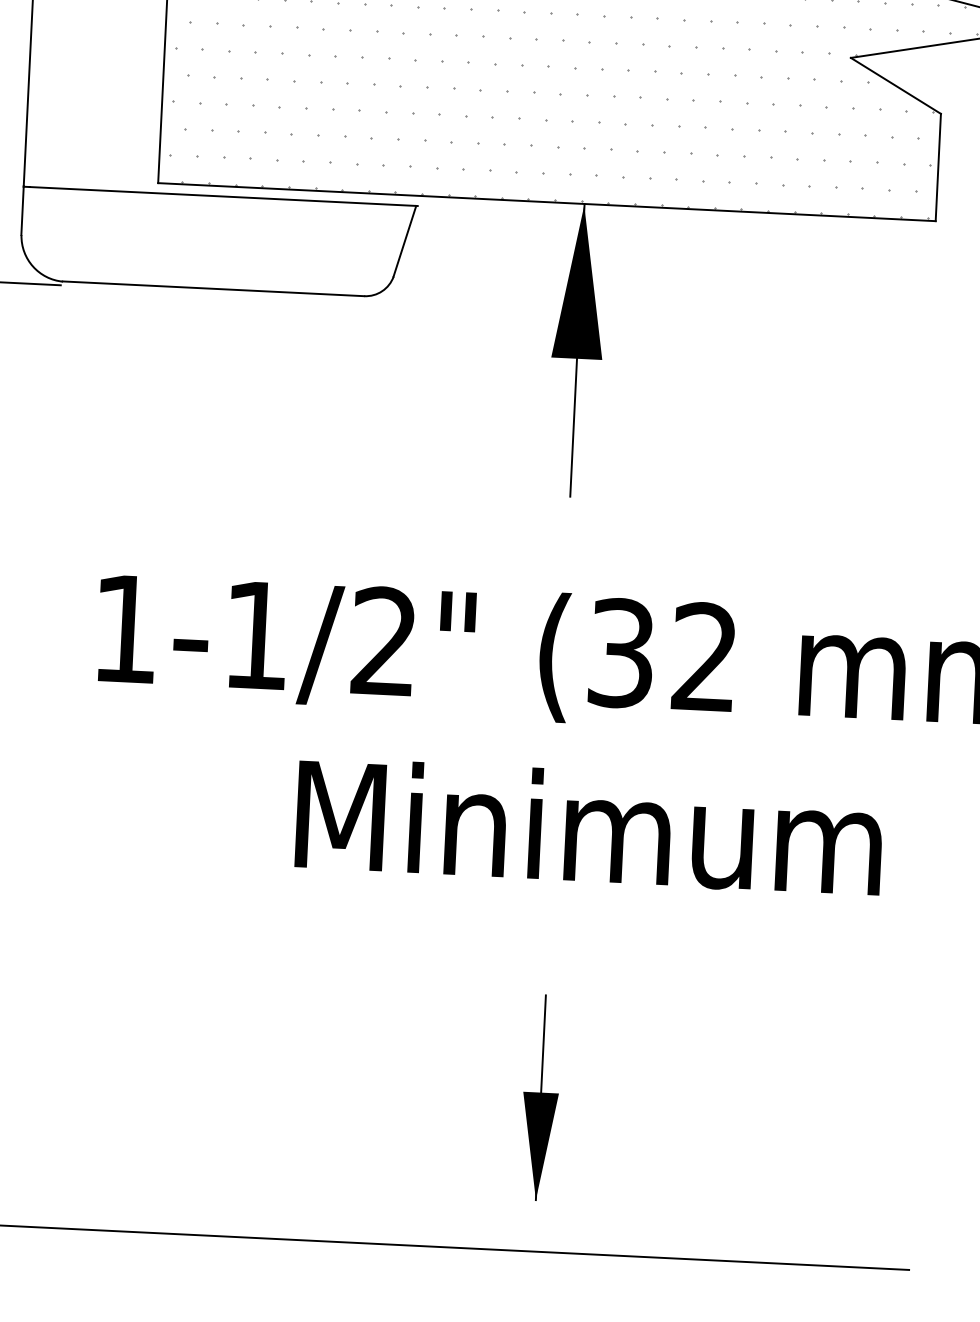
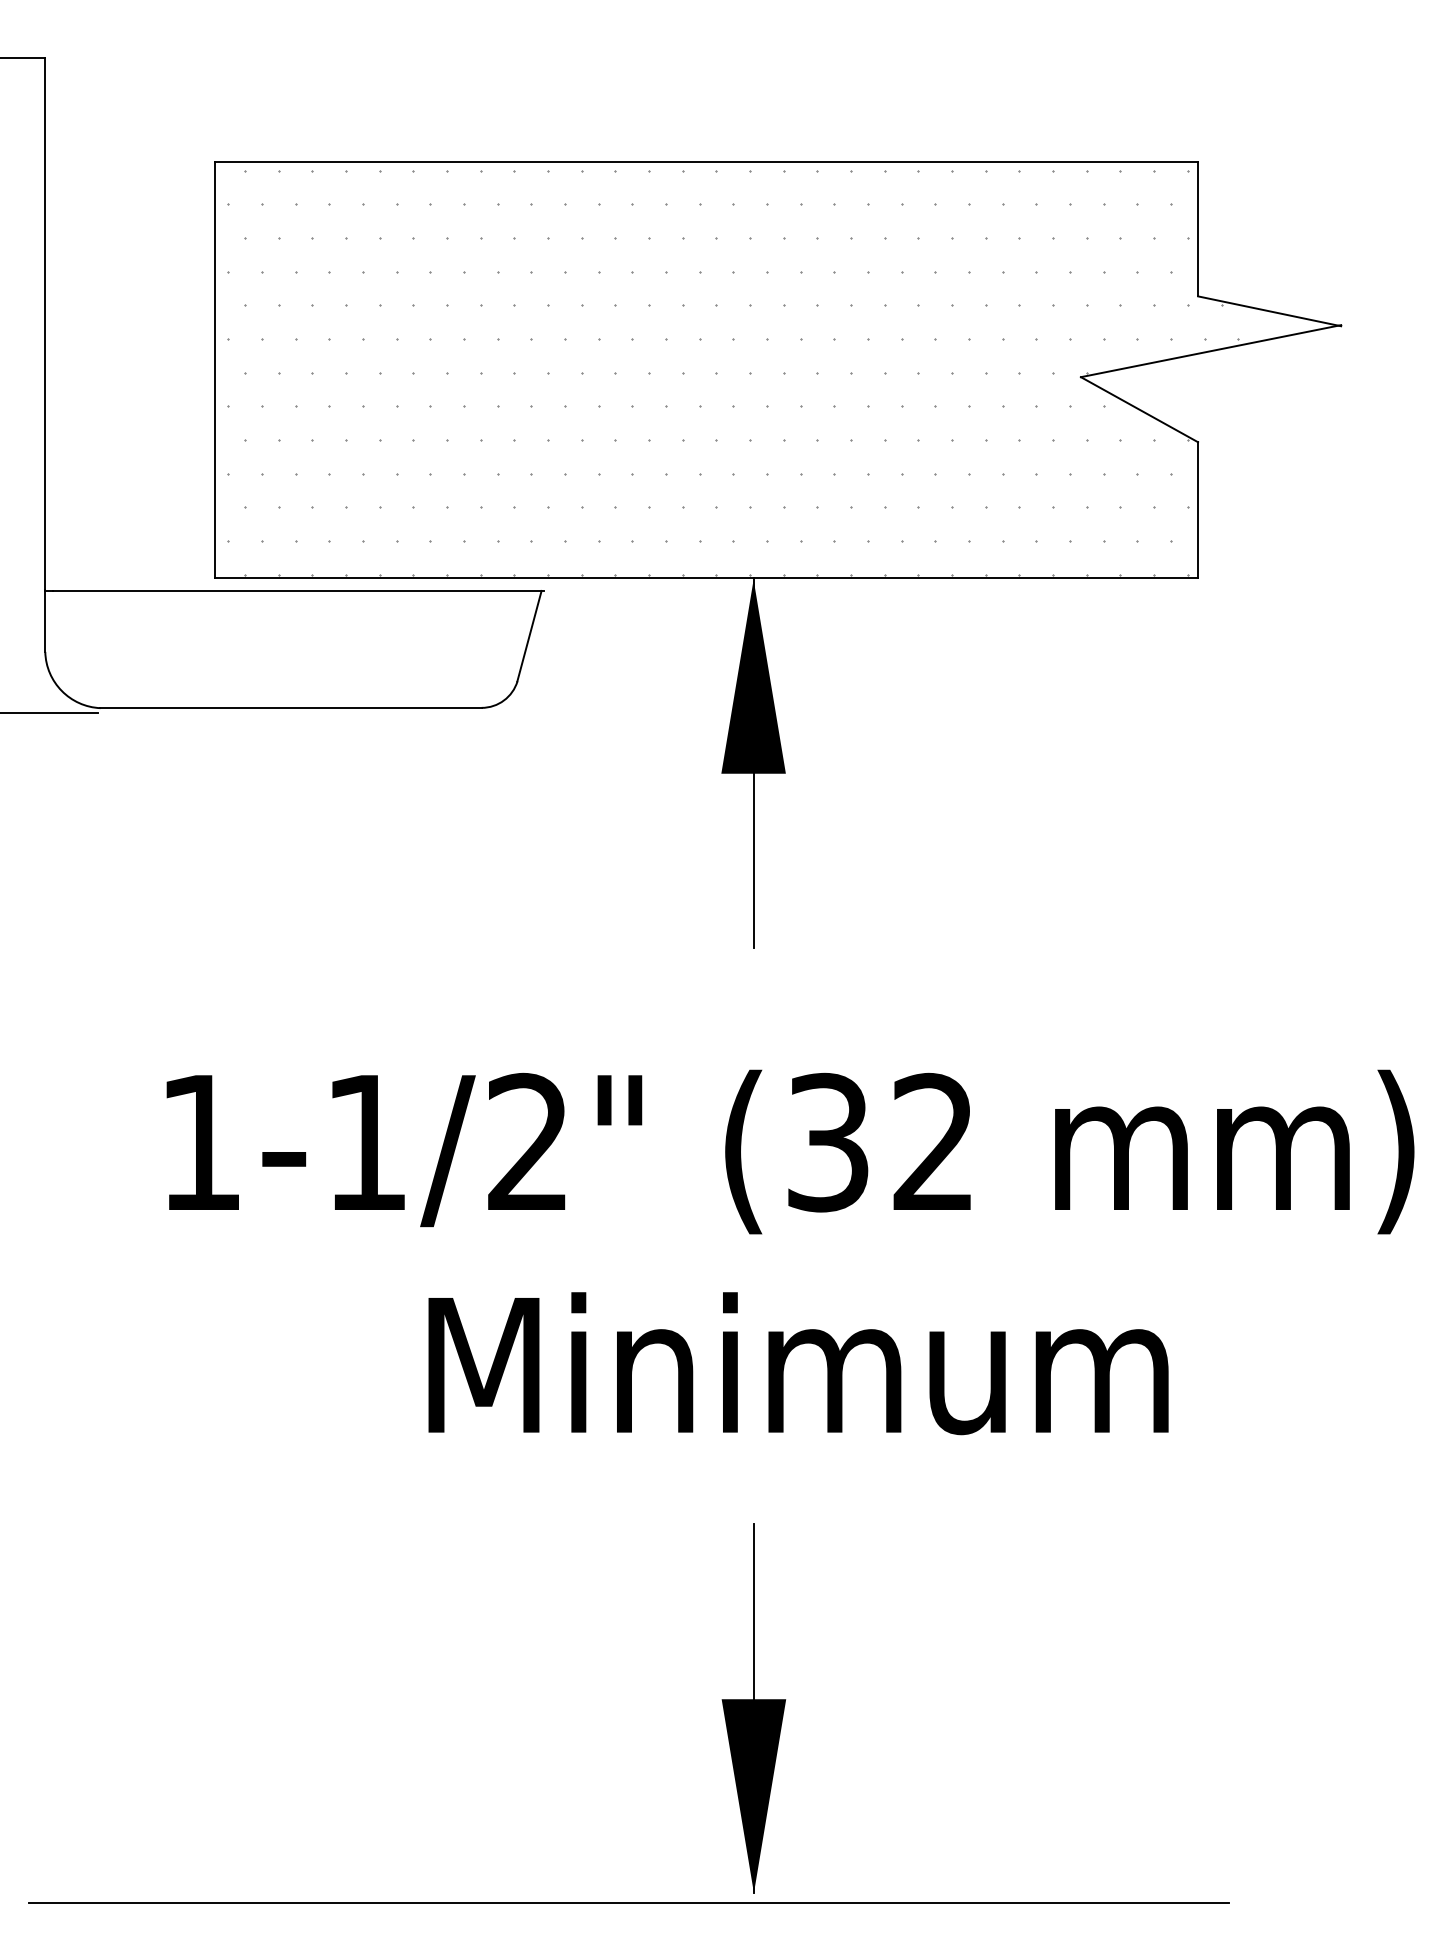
part: (540, 1097) -> (753, 1708), size x1.43

